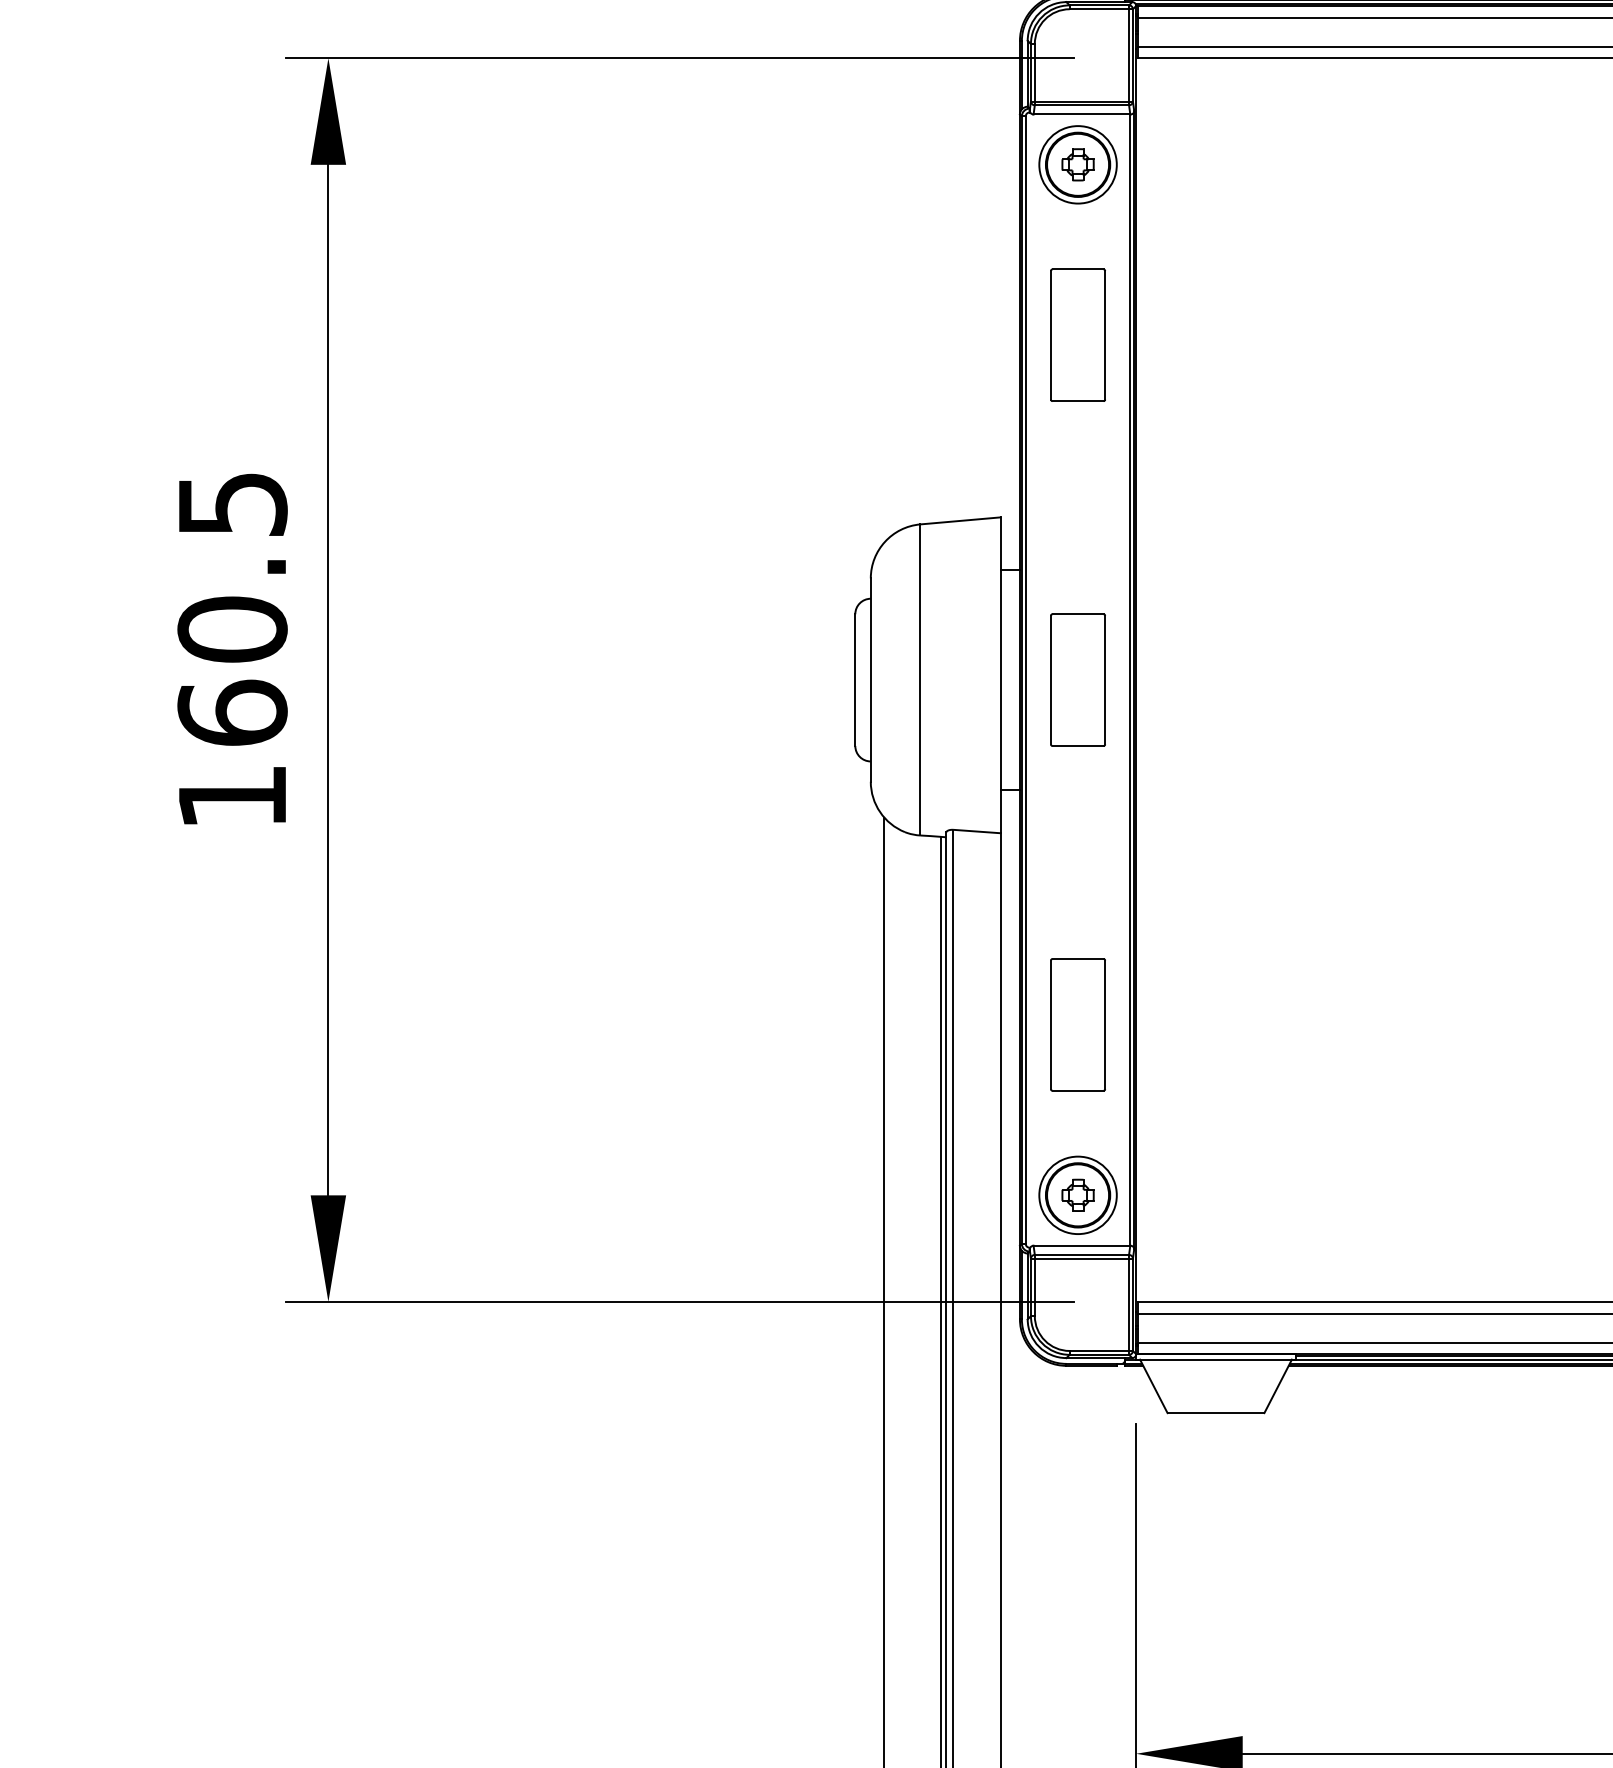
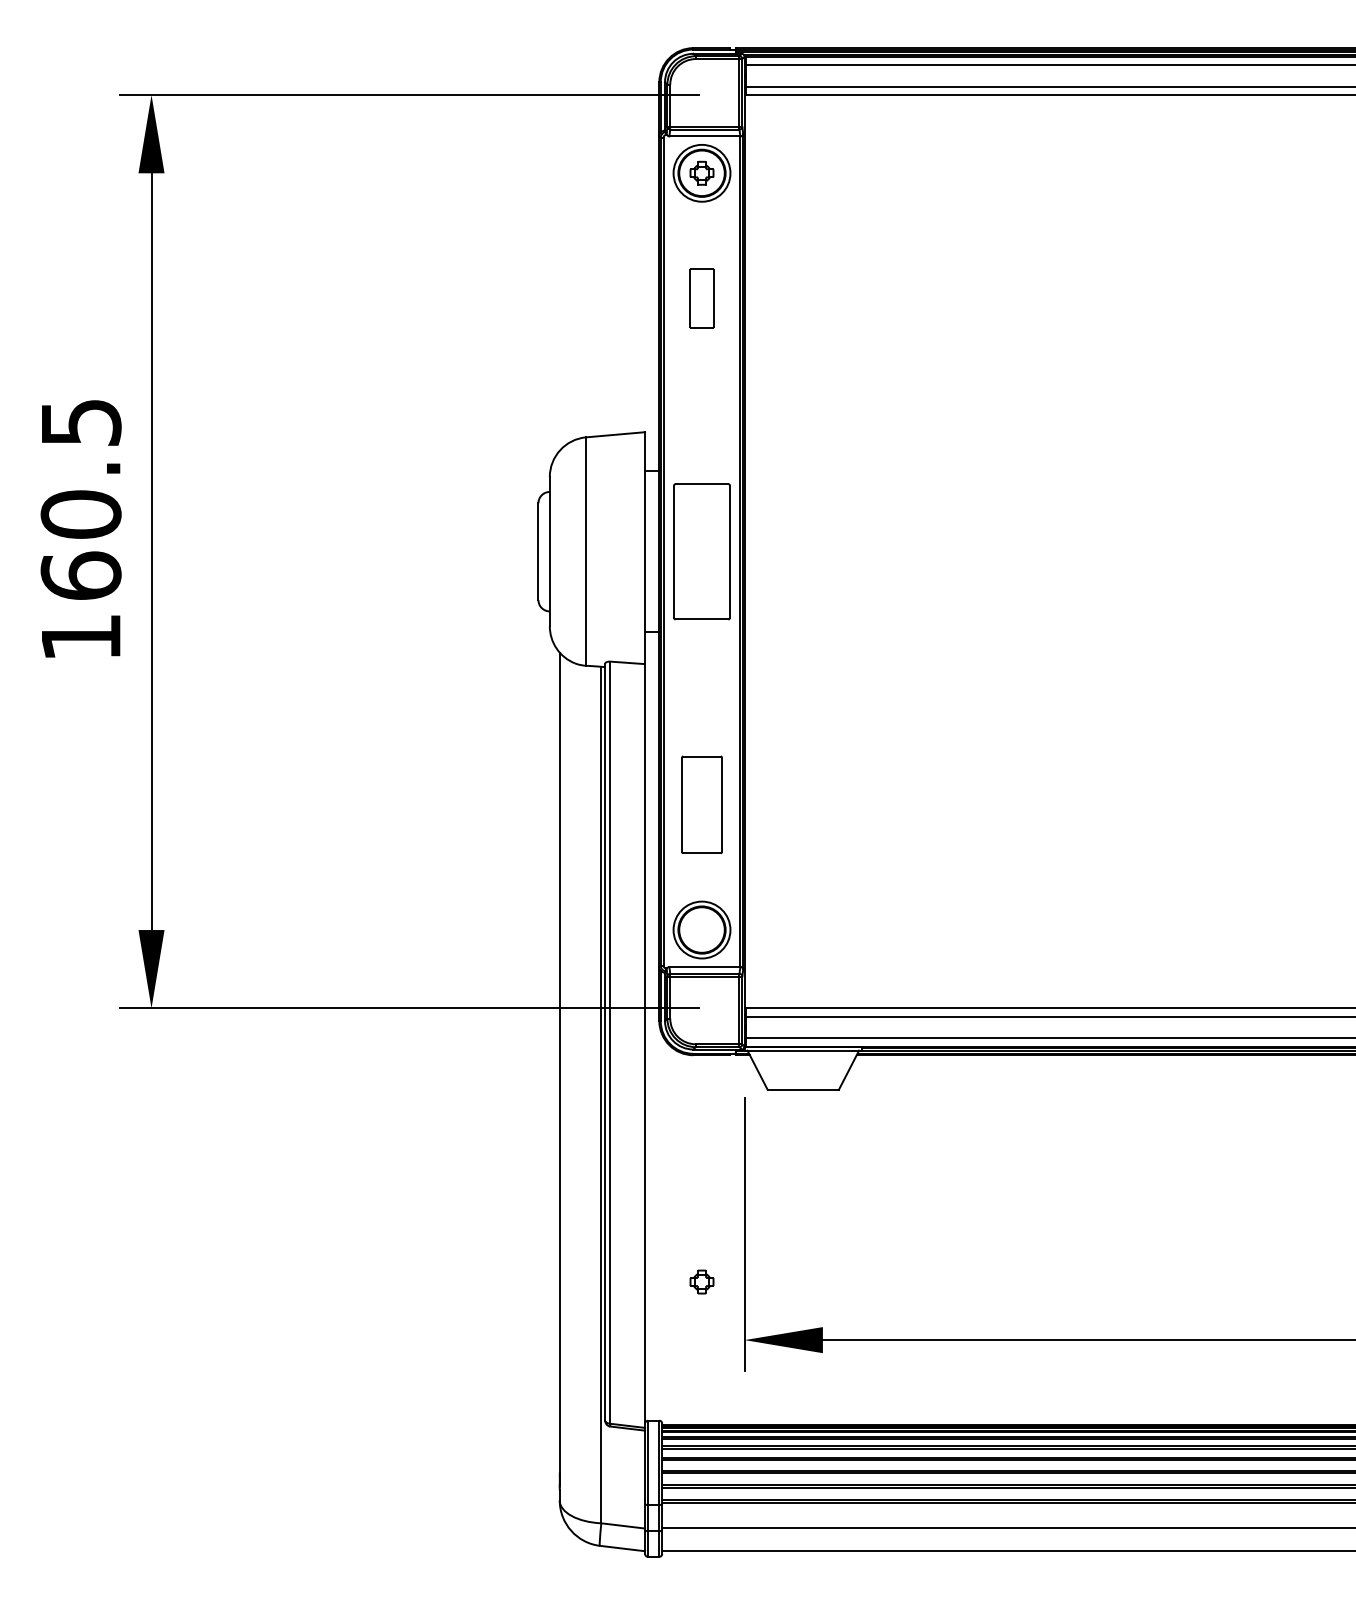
part: (1077, 335) -> (701, 298), size x0.6
part: (1077, 679) -> (701, 551), size x1.4
part: (1077, 1194) -> (701, 1281), moved

